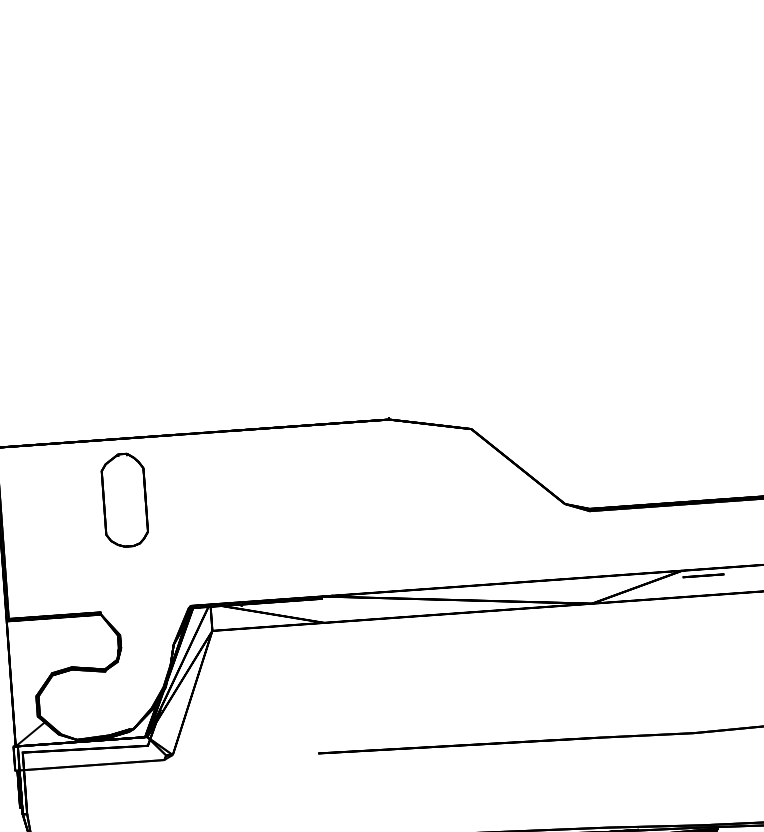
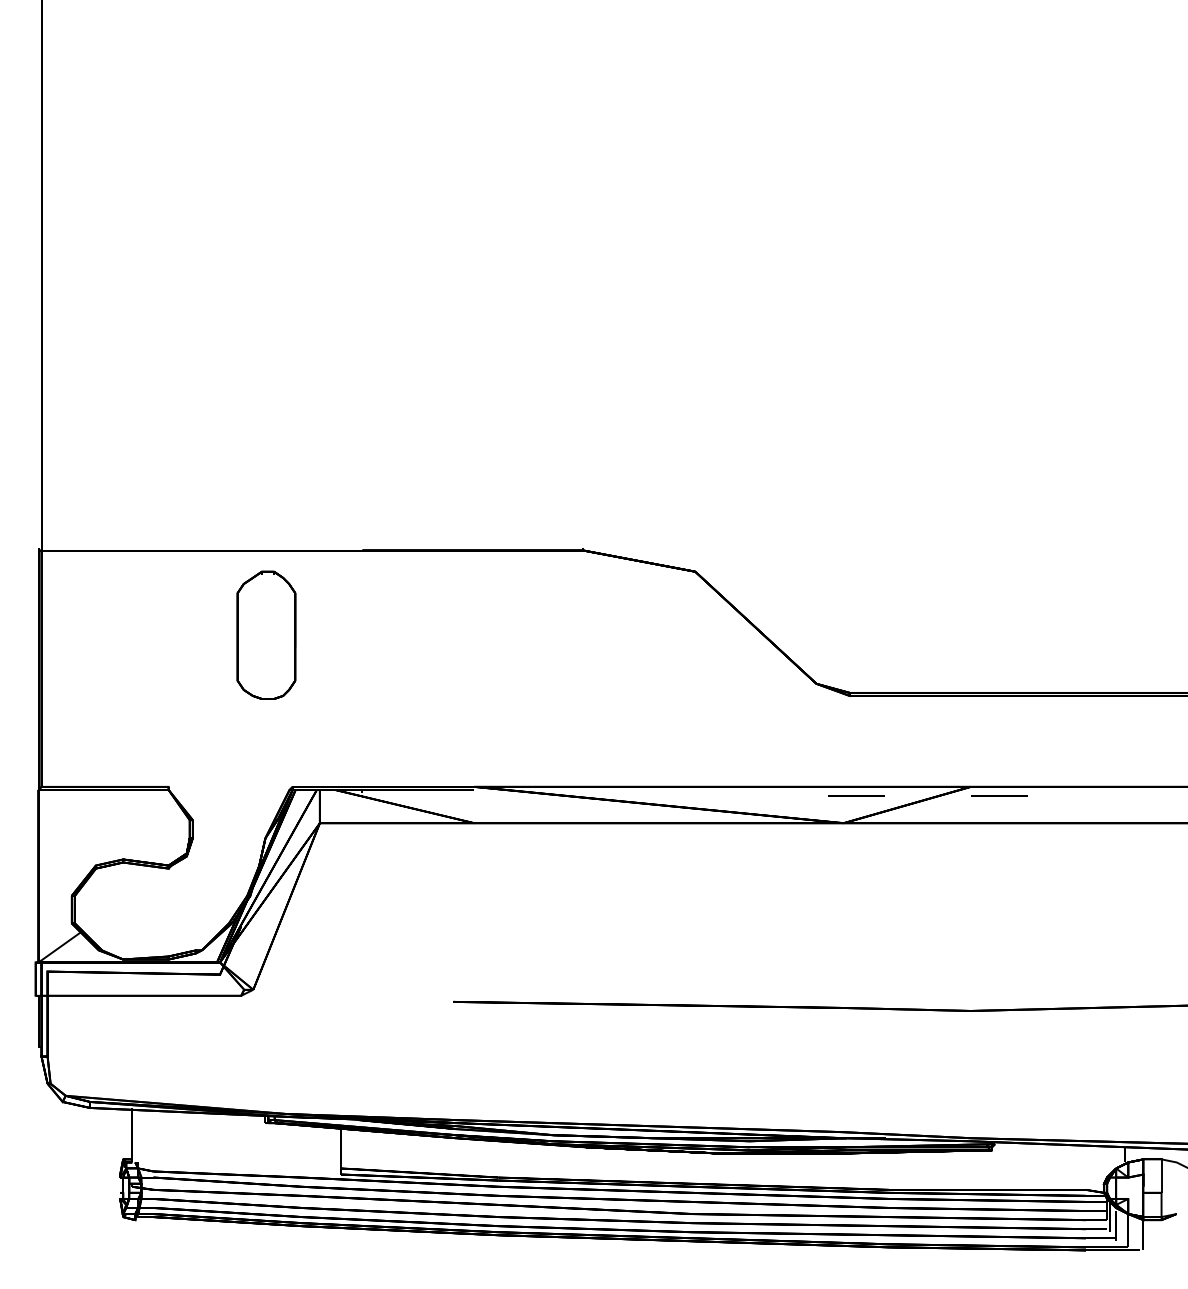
part: (124, 499) -> (266, 634), moved
line: (599, 582) -> (856, 795), added

